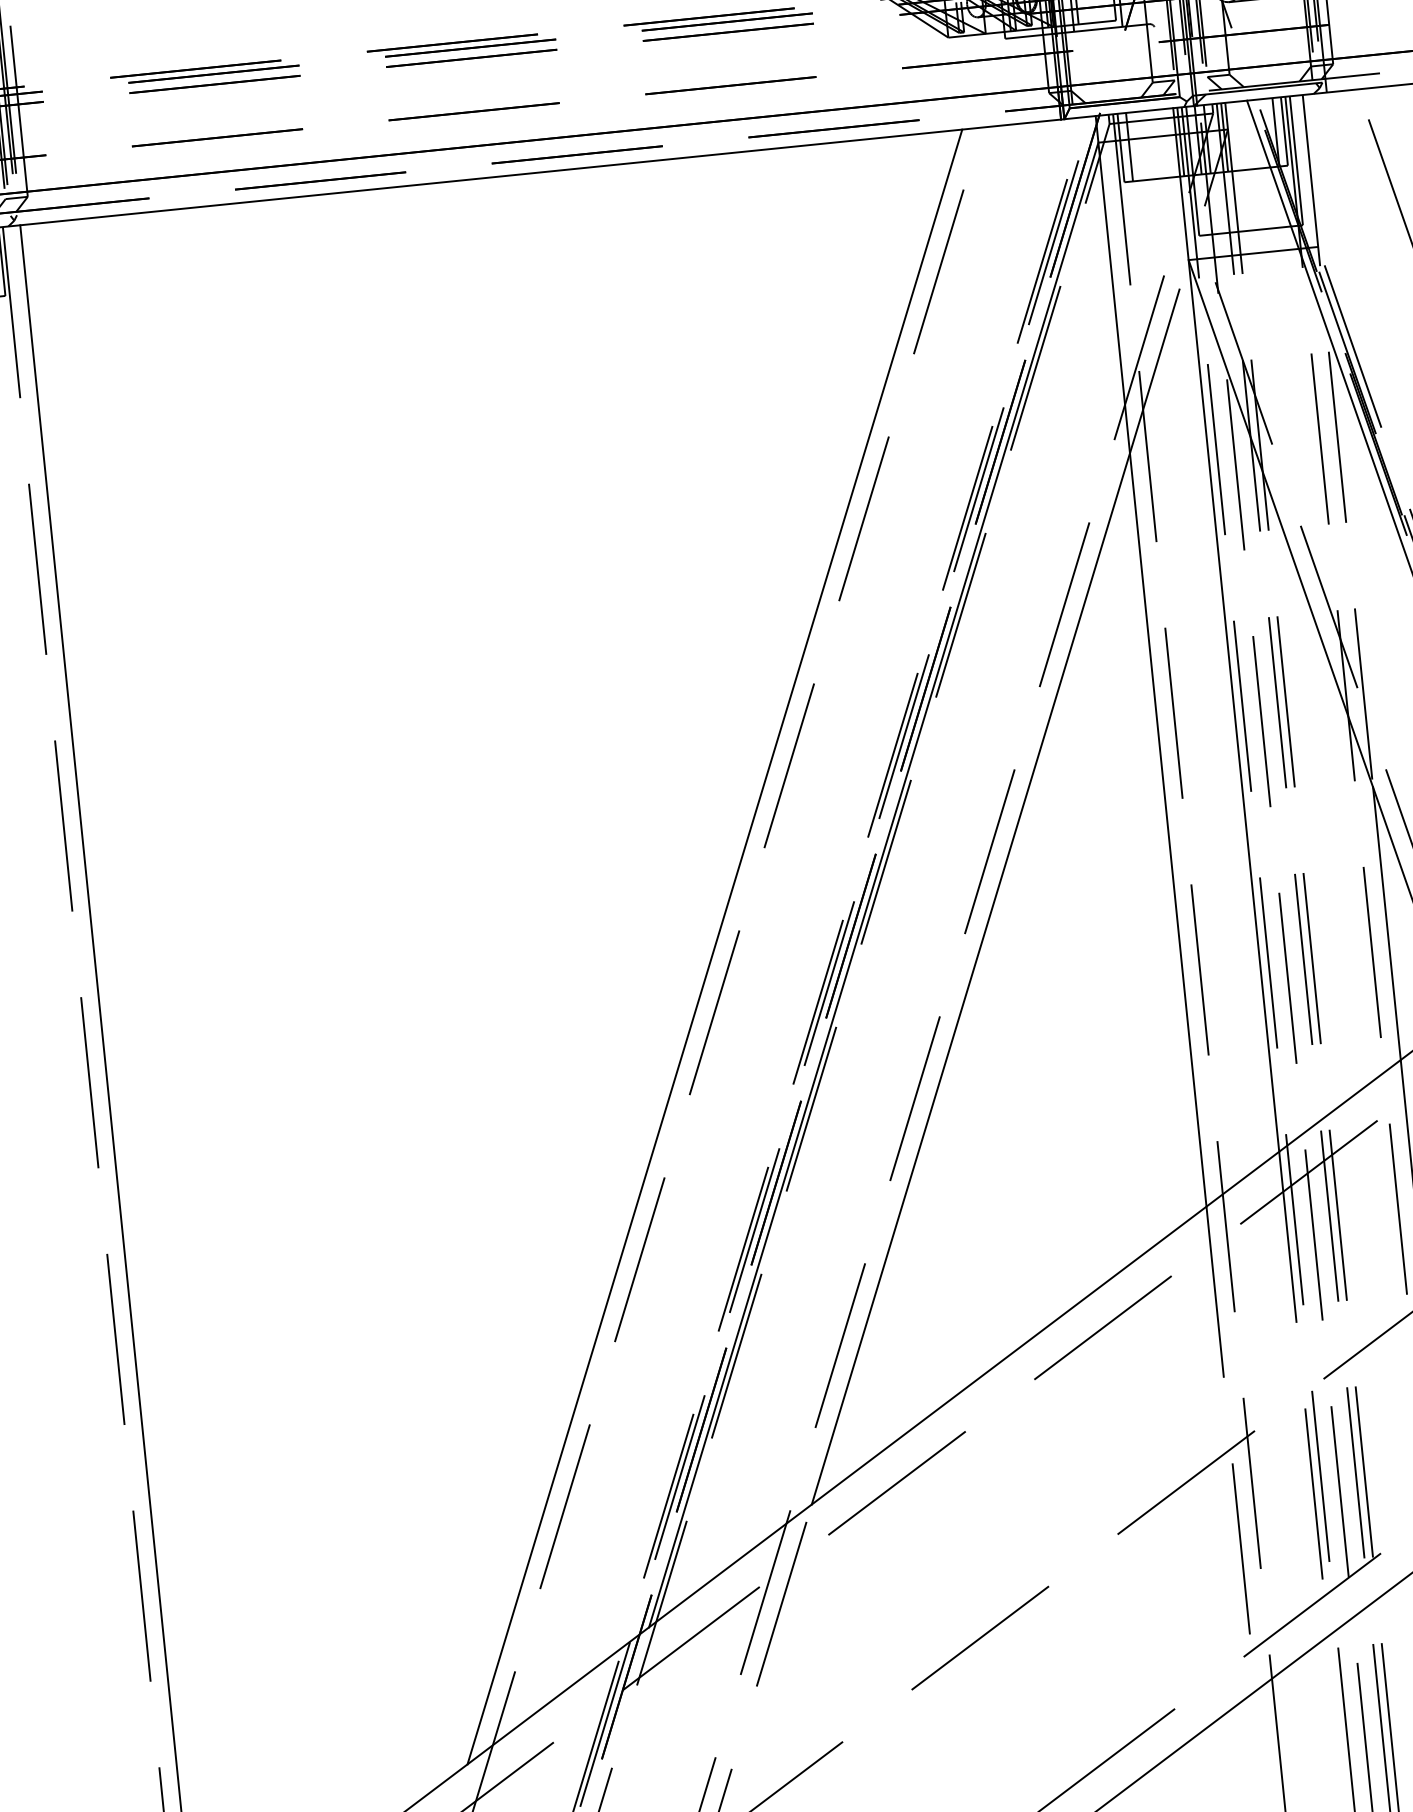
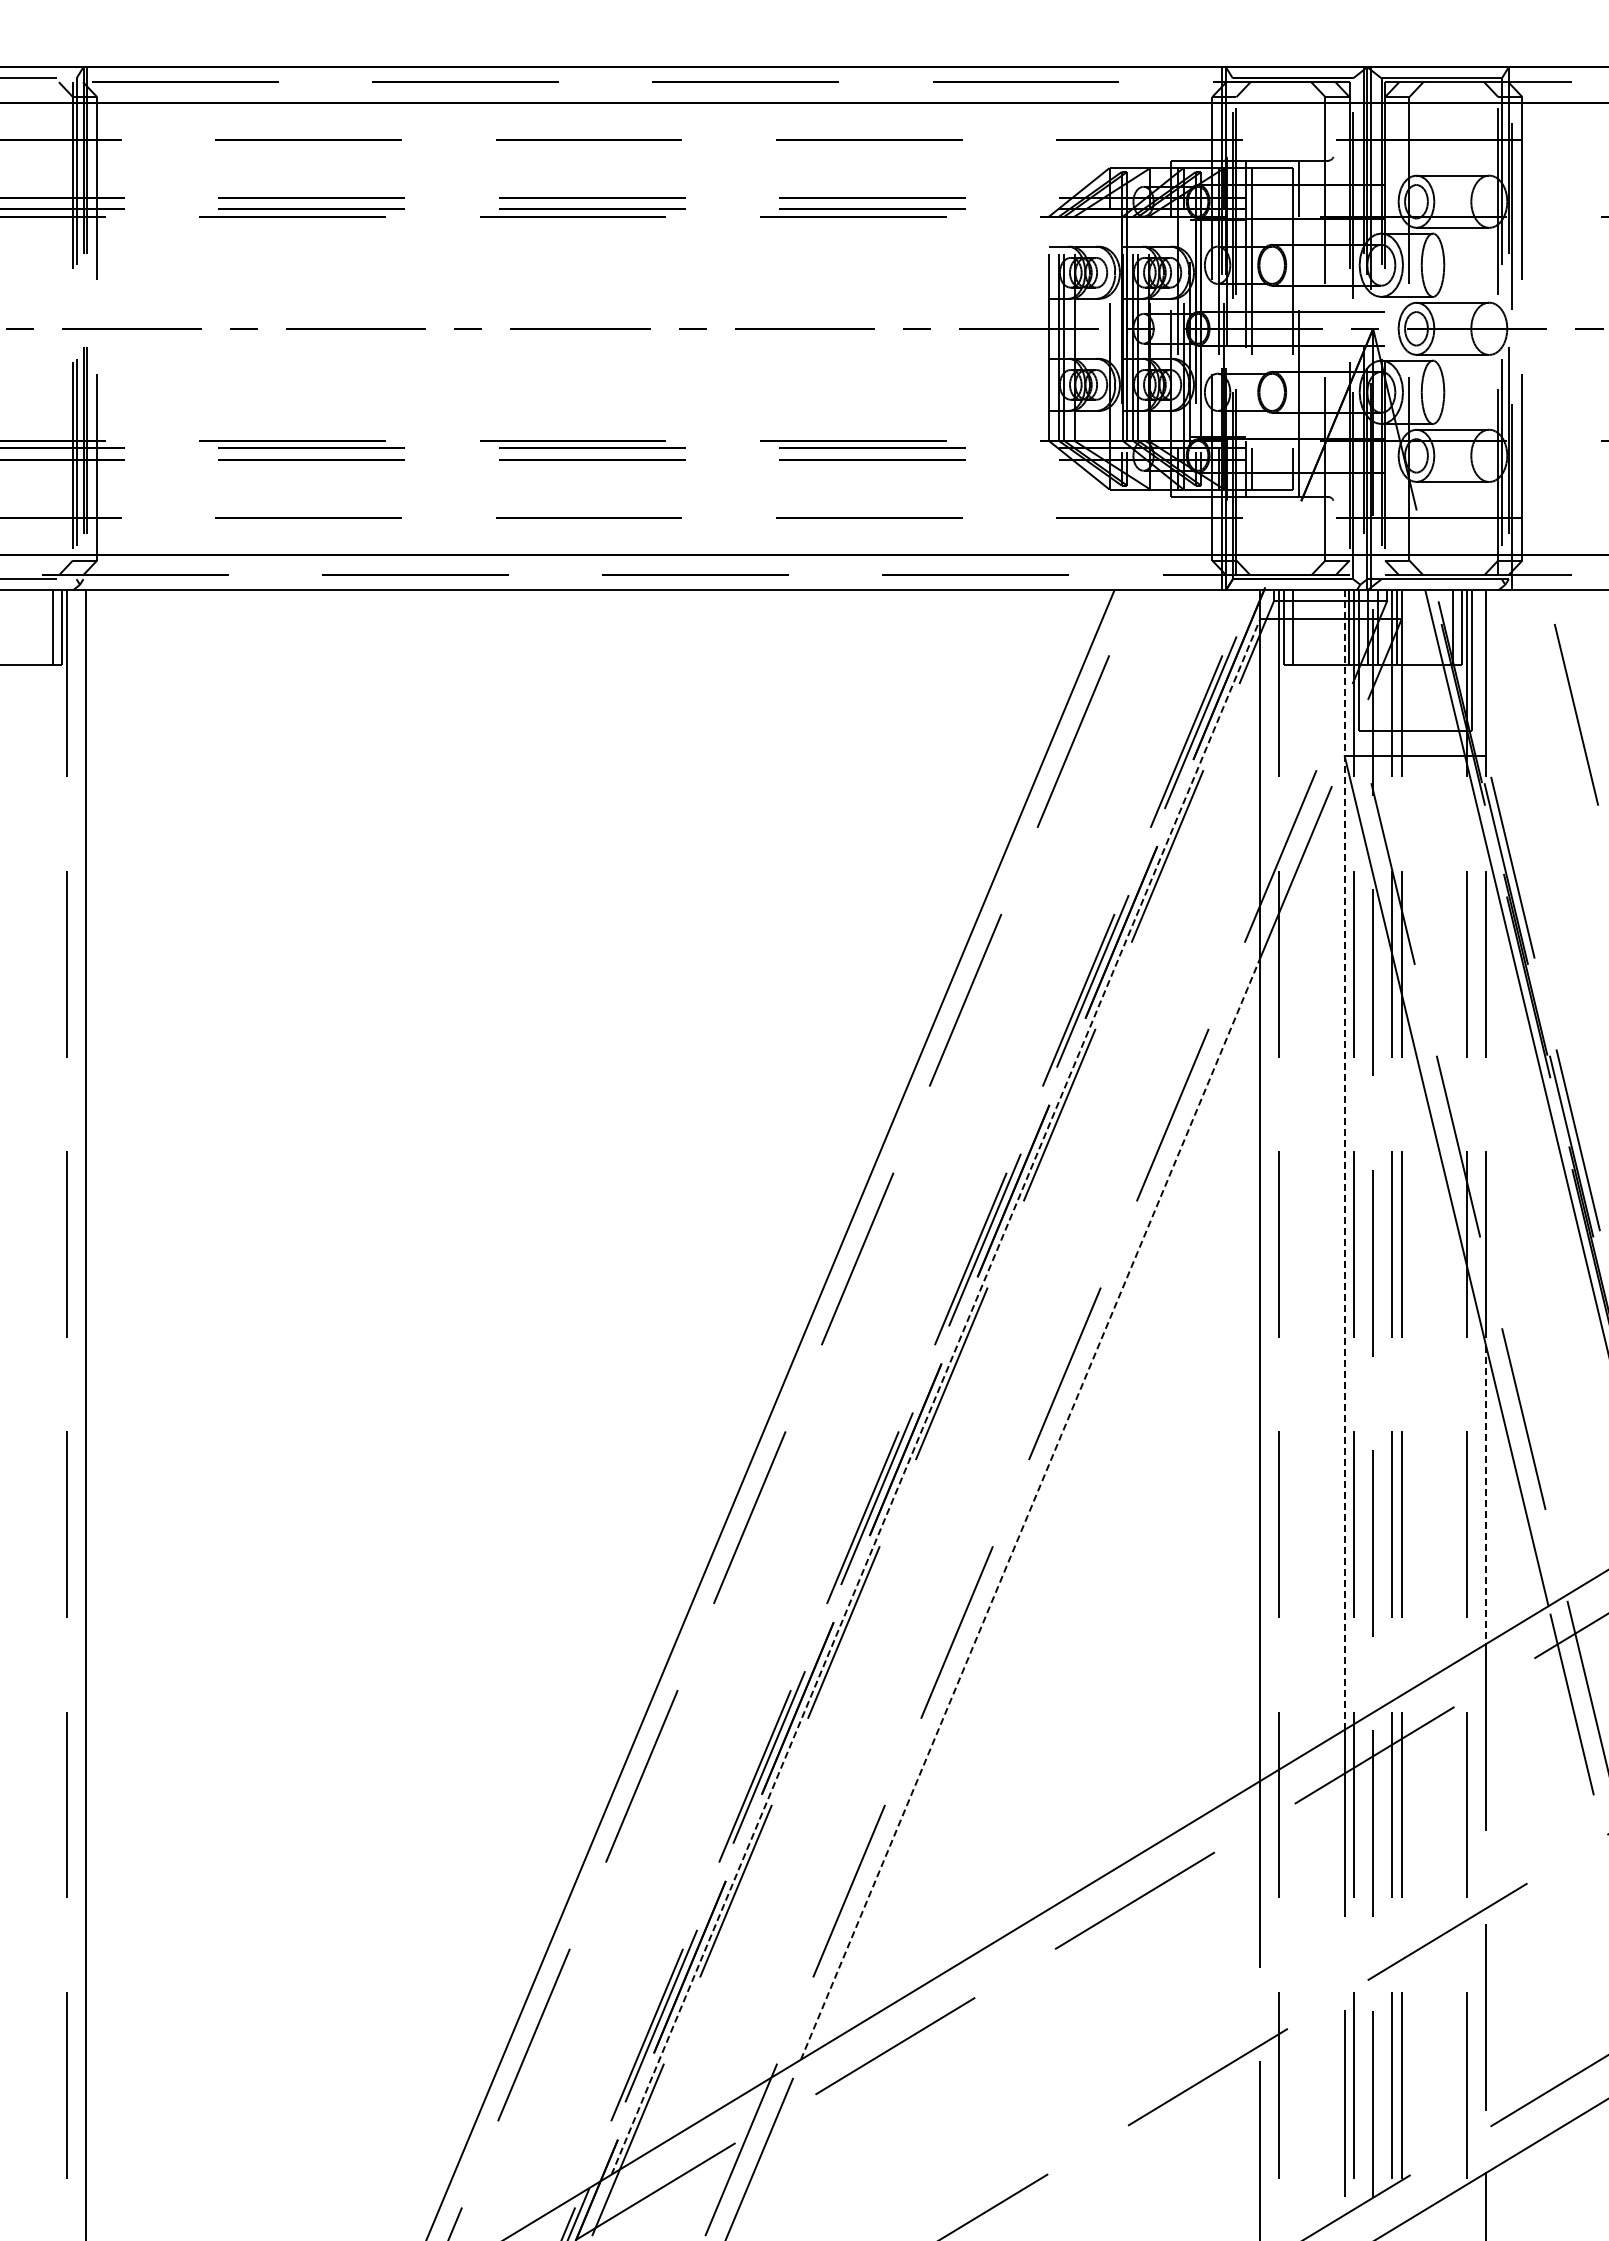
line: (1226, 630) -> (1344, 1160), solid -> dashed
line: (874, 884) -> (936, 1396), solid -> dashed
line: (1387, 923) -> (1486, 1495), solid -> dashed
line: (970, 979) -> (1030, 1509), solid -> dashed

